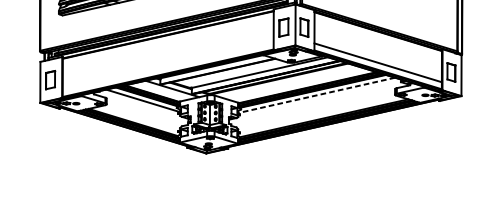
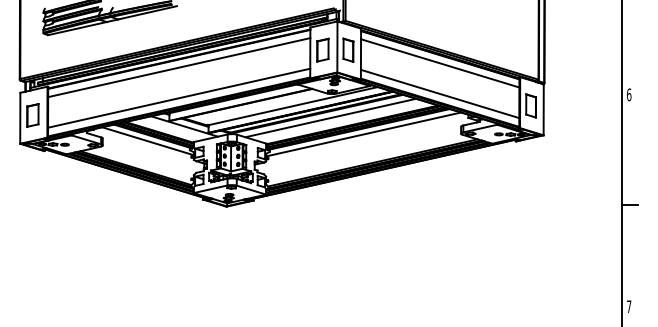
line: (378, 38) -> (440, 63), added
line: (168, 41) -> (179, 67), added
line: (168, 65) -> (179, 97), added
line: (289, 81) -> (330, 117), added
line: (316, 95) -> (363, 134), dashed -> solid

